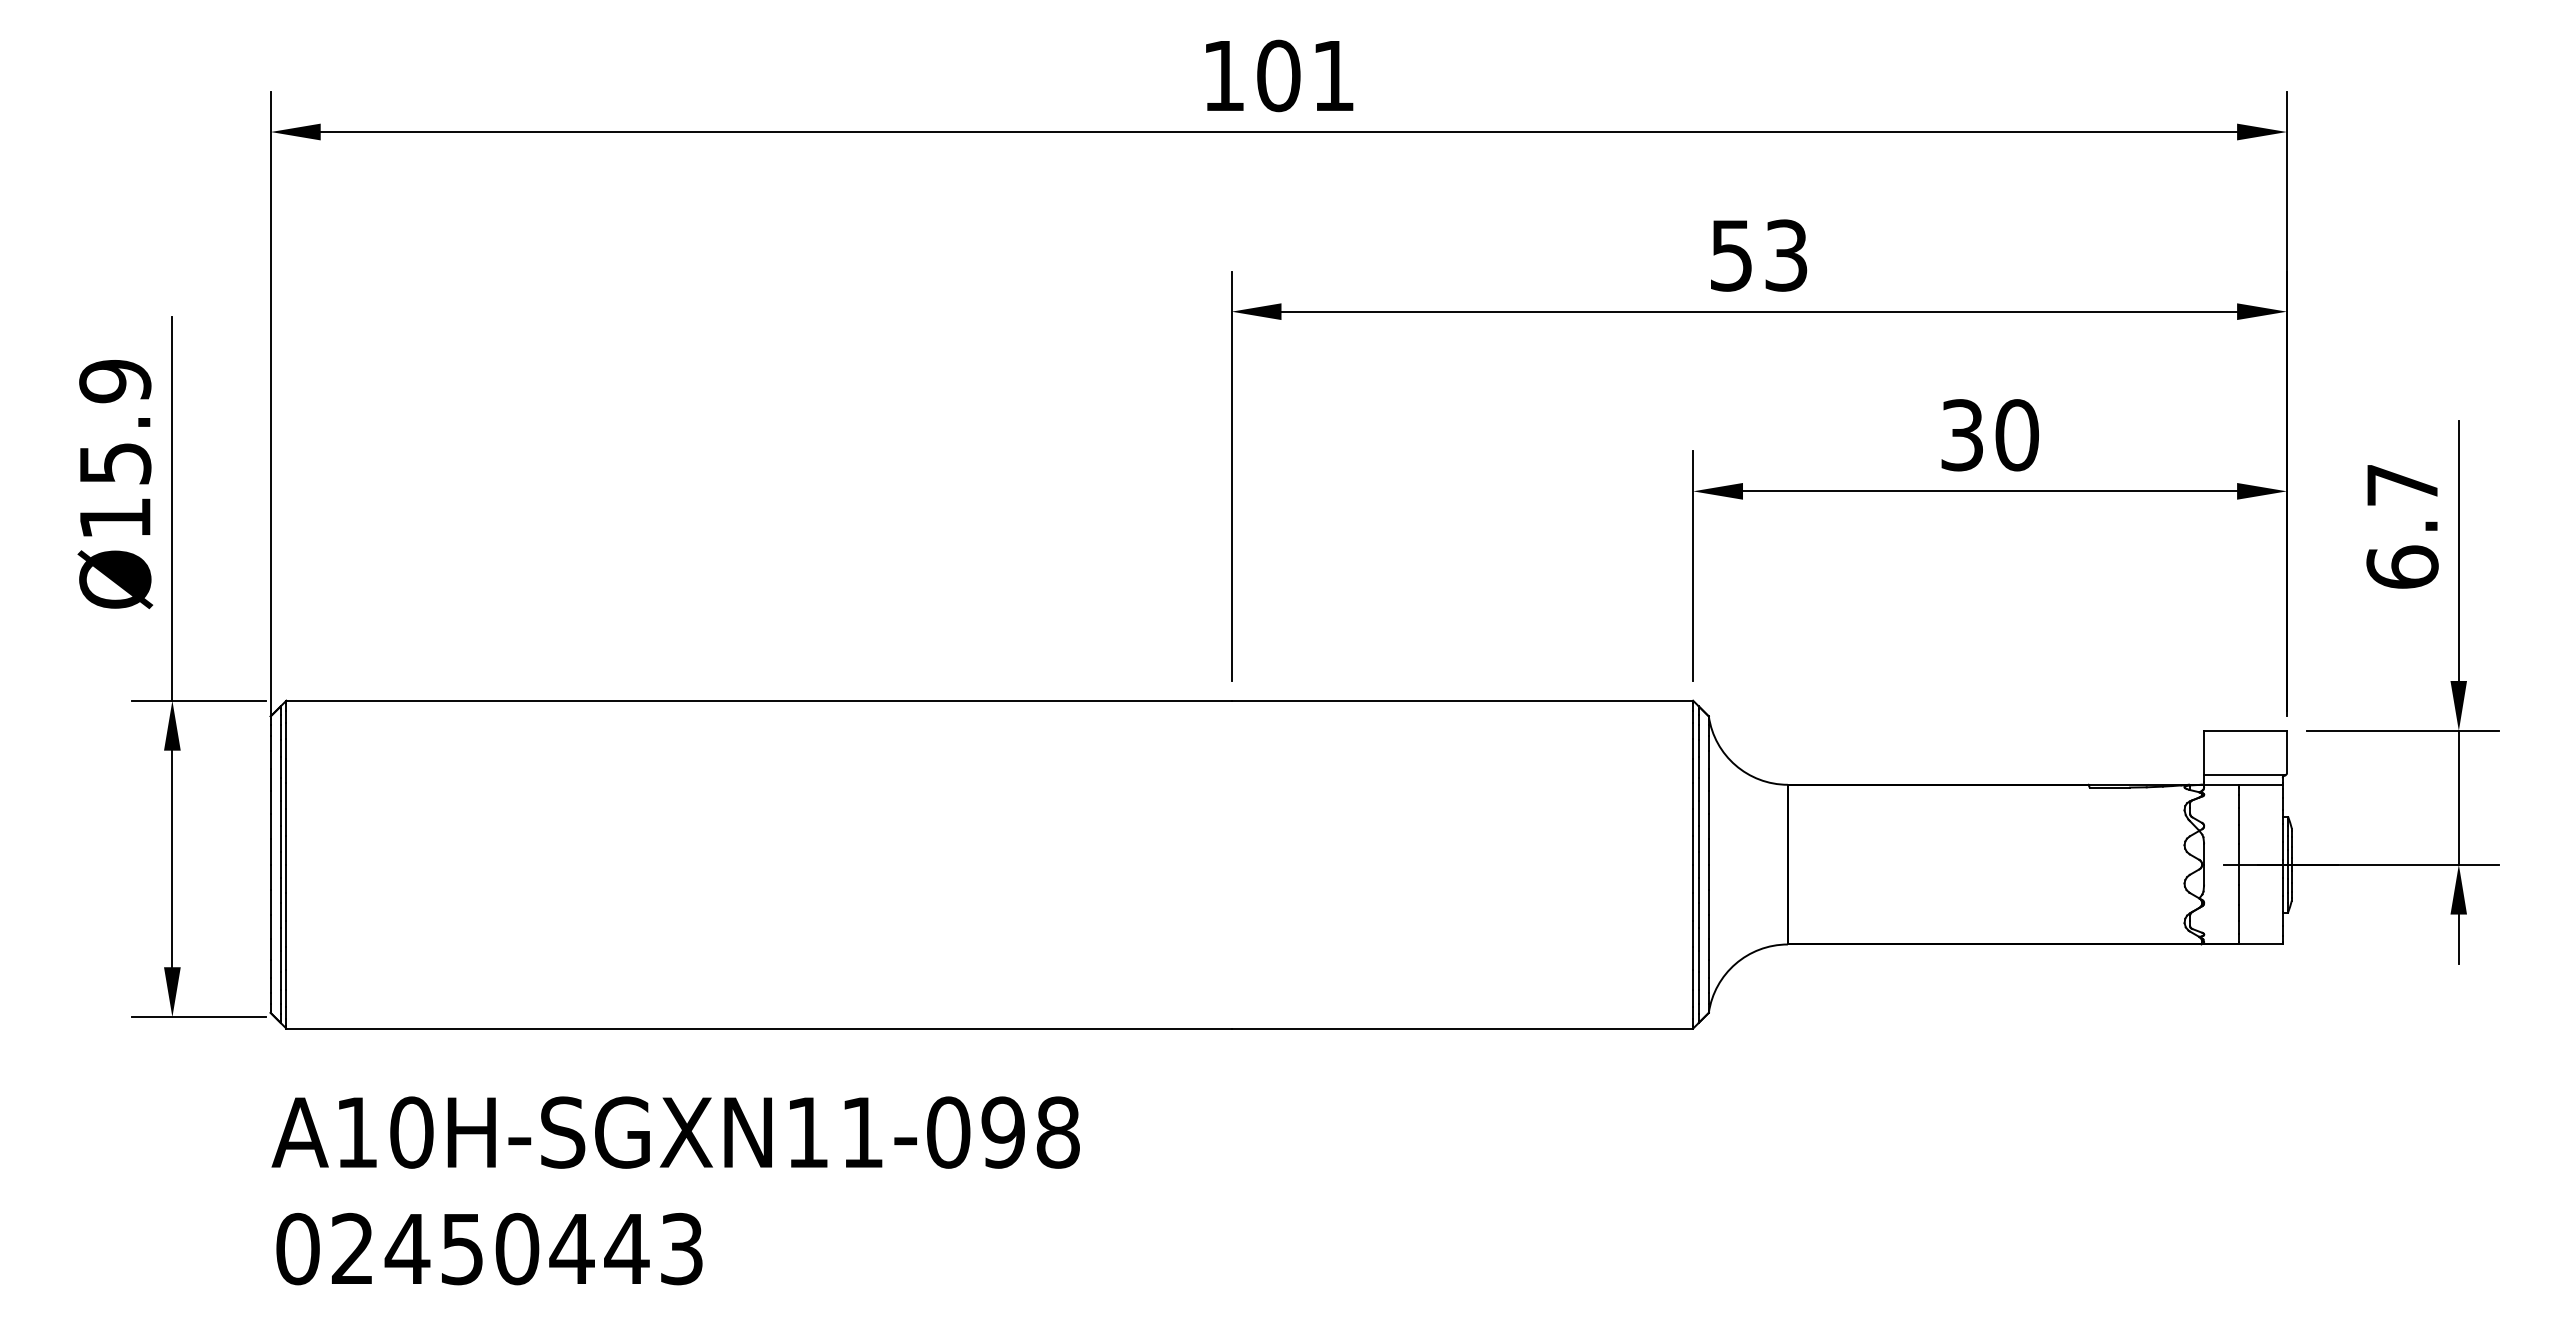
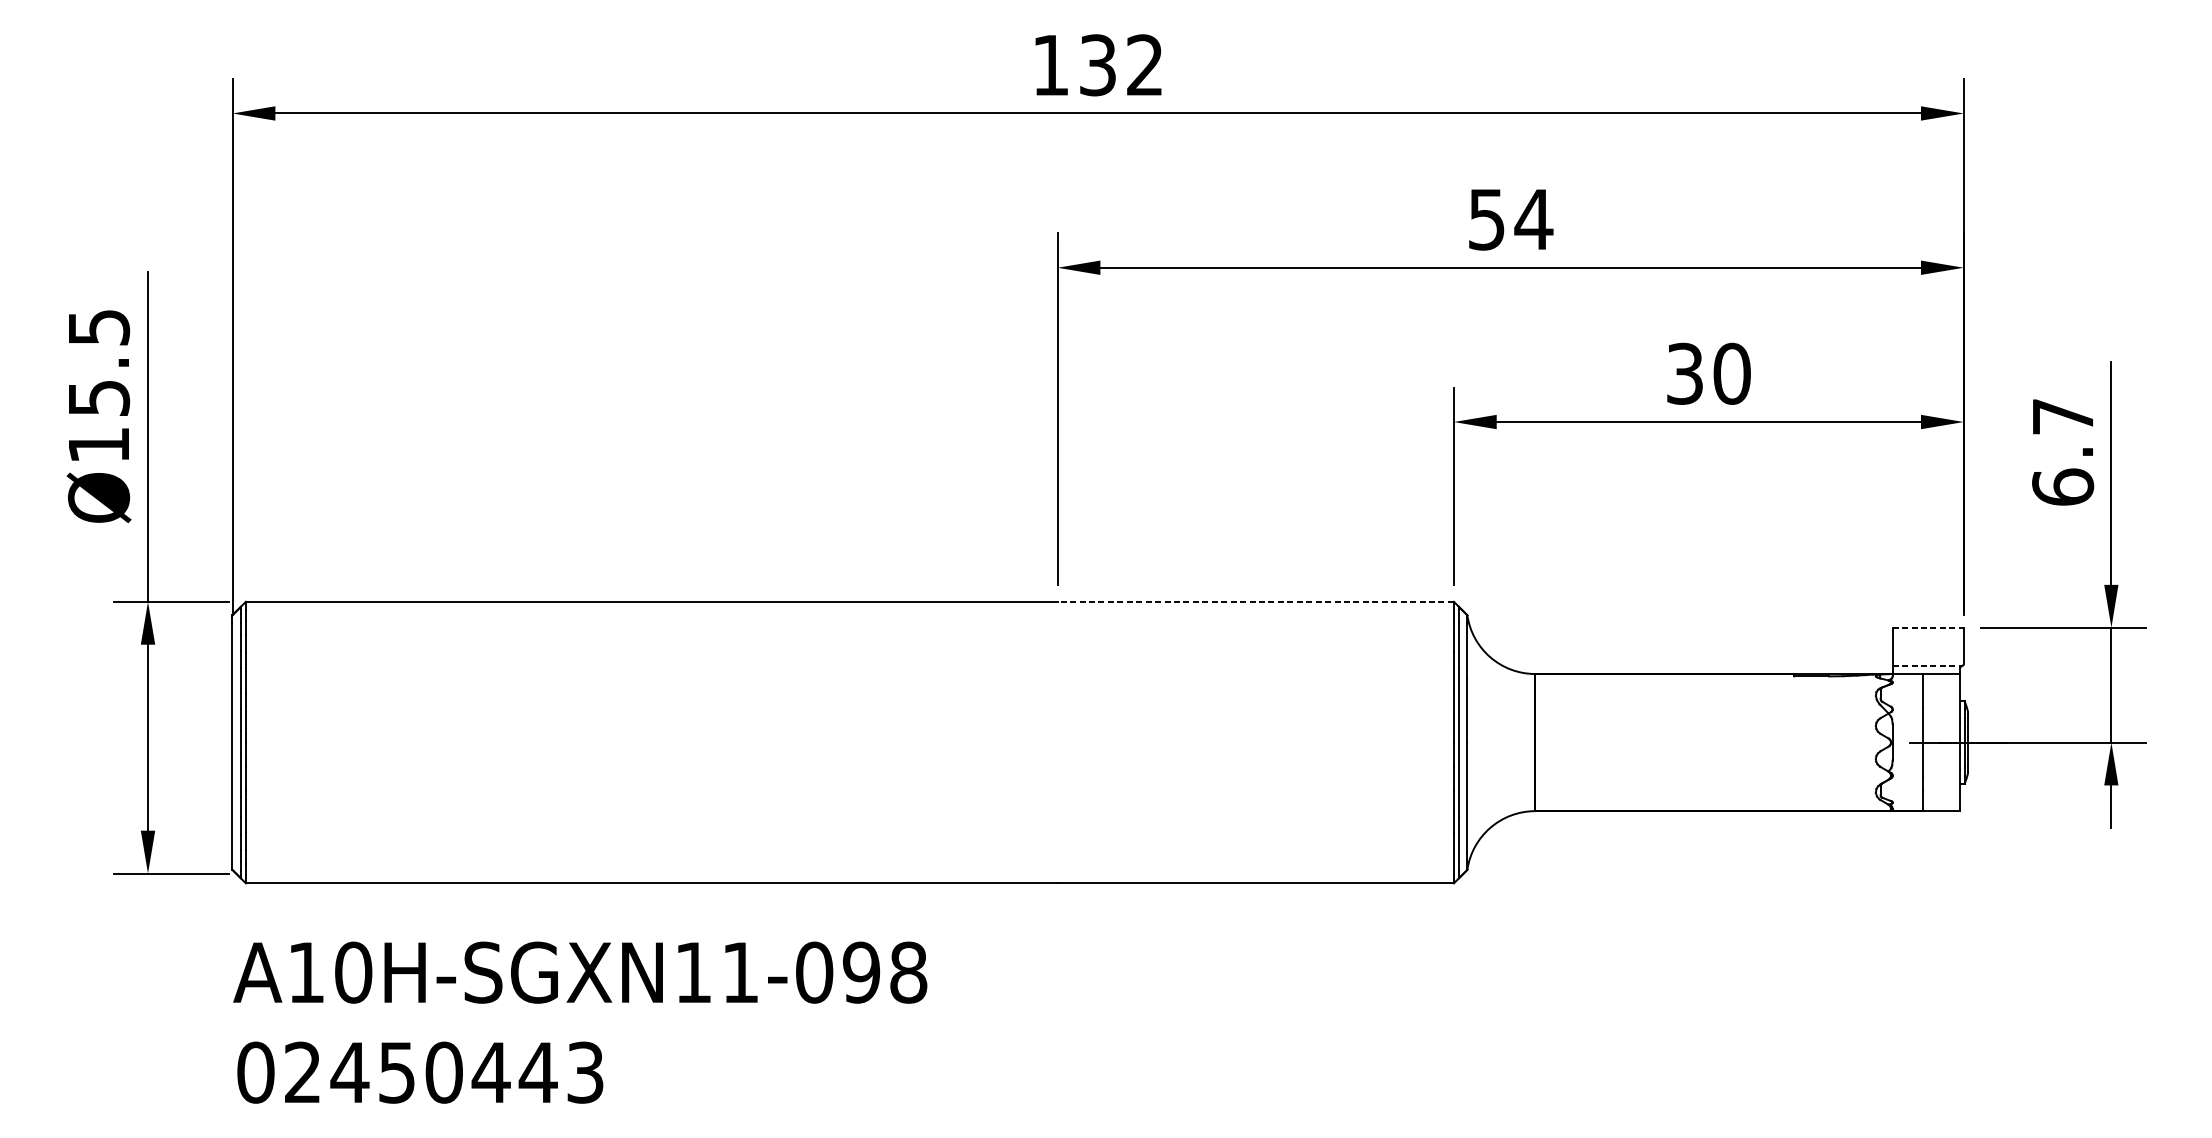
text: (1305, 75) -> (1121, 64), 101 -> 132
text: (1786, 255) -> (1534, 219), 53 -> 54
text: (115, 381) -> (99, 327), Ø15.9 -> Ø15.5
line: (1462, 700) -> (1255, 601), solid -> dashed
line: (2245, 730) -> (1928, 627), solid -> dashed
line: (2244, 775) -> (1927, 666), solid -> dashed

